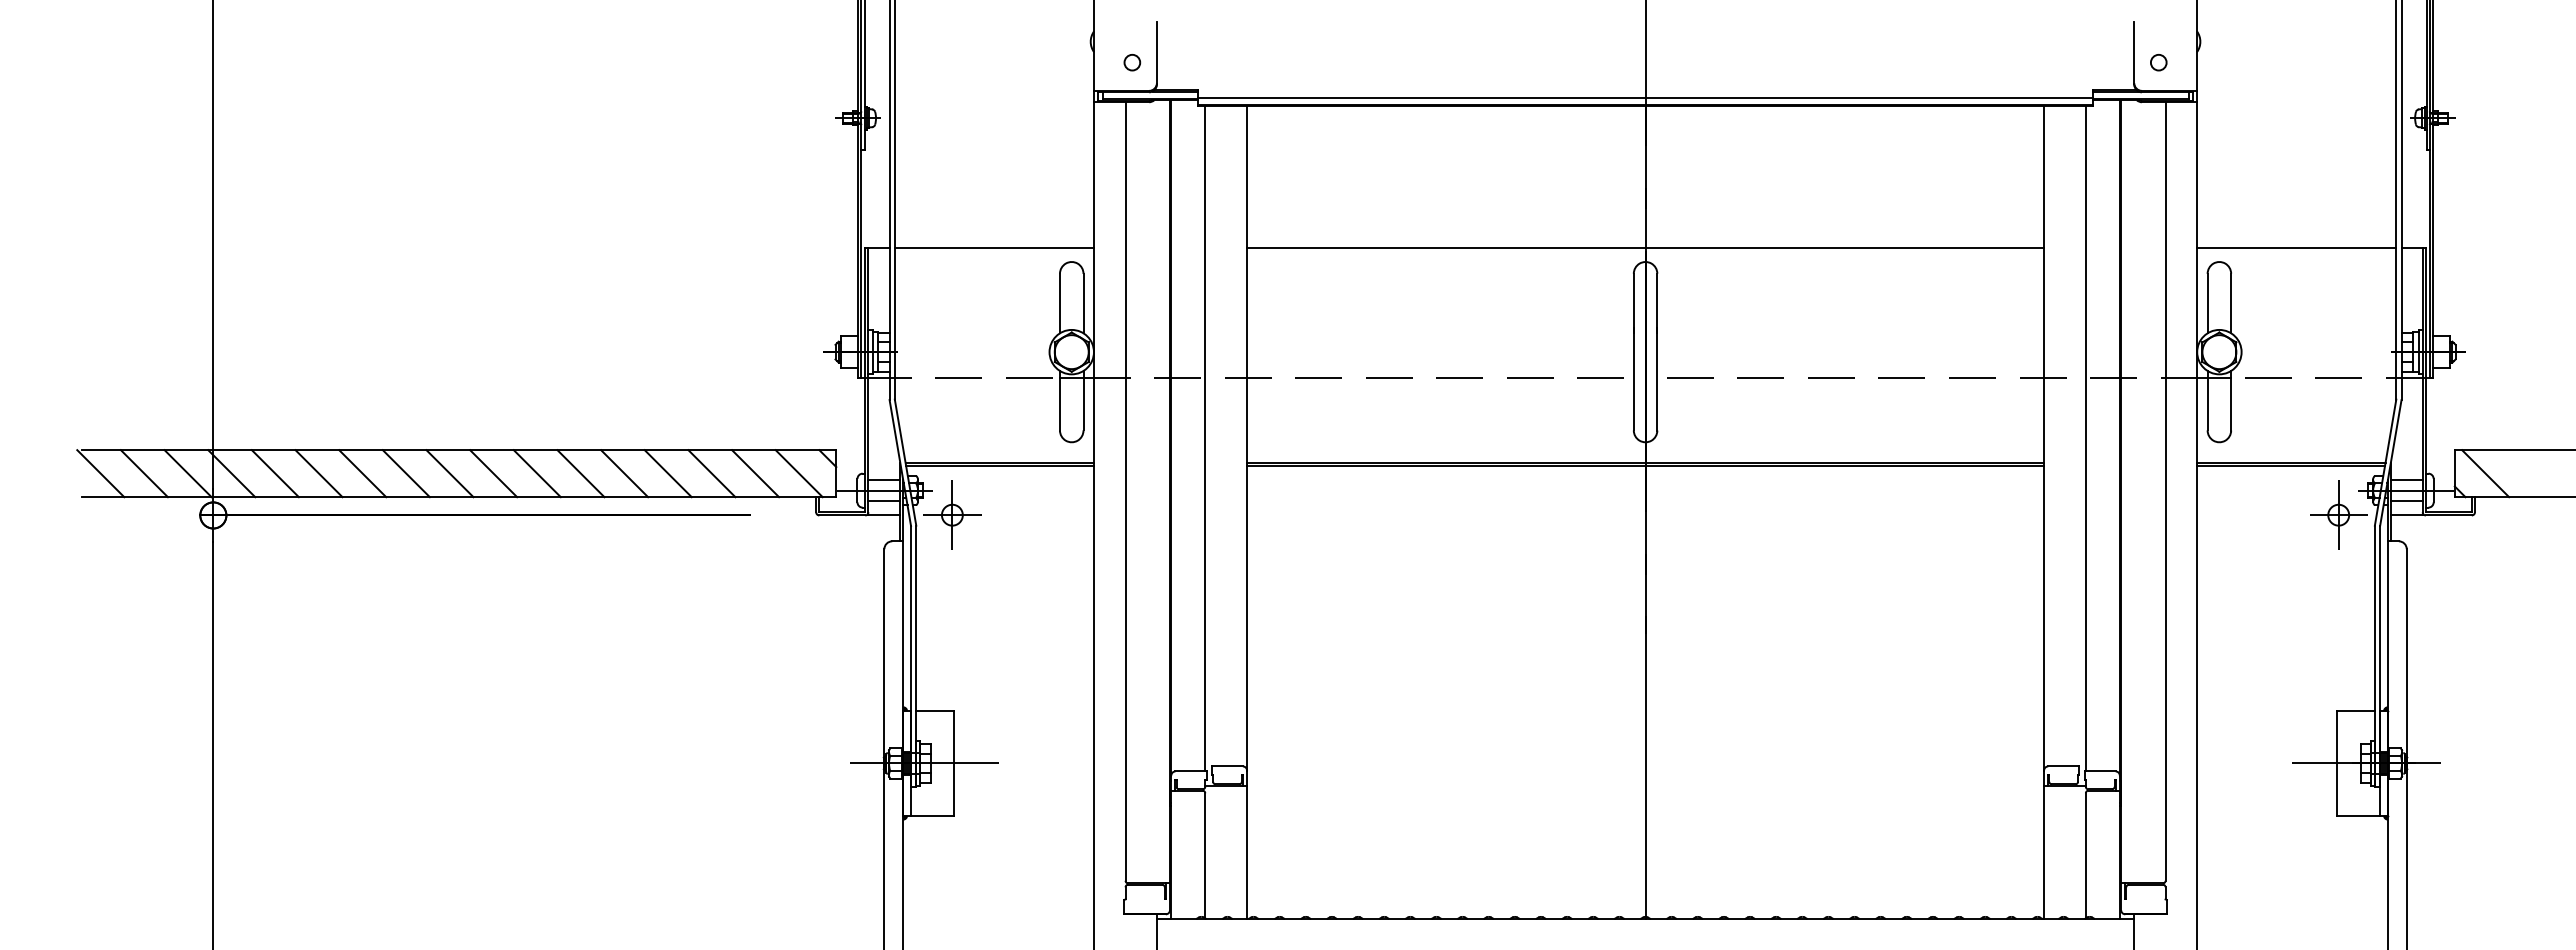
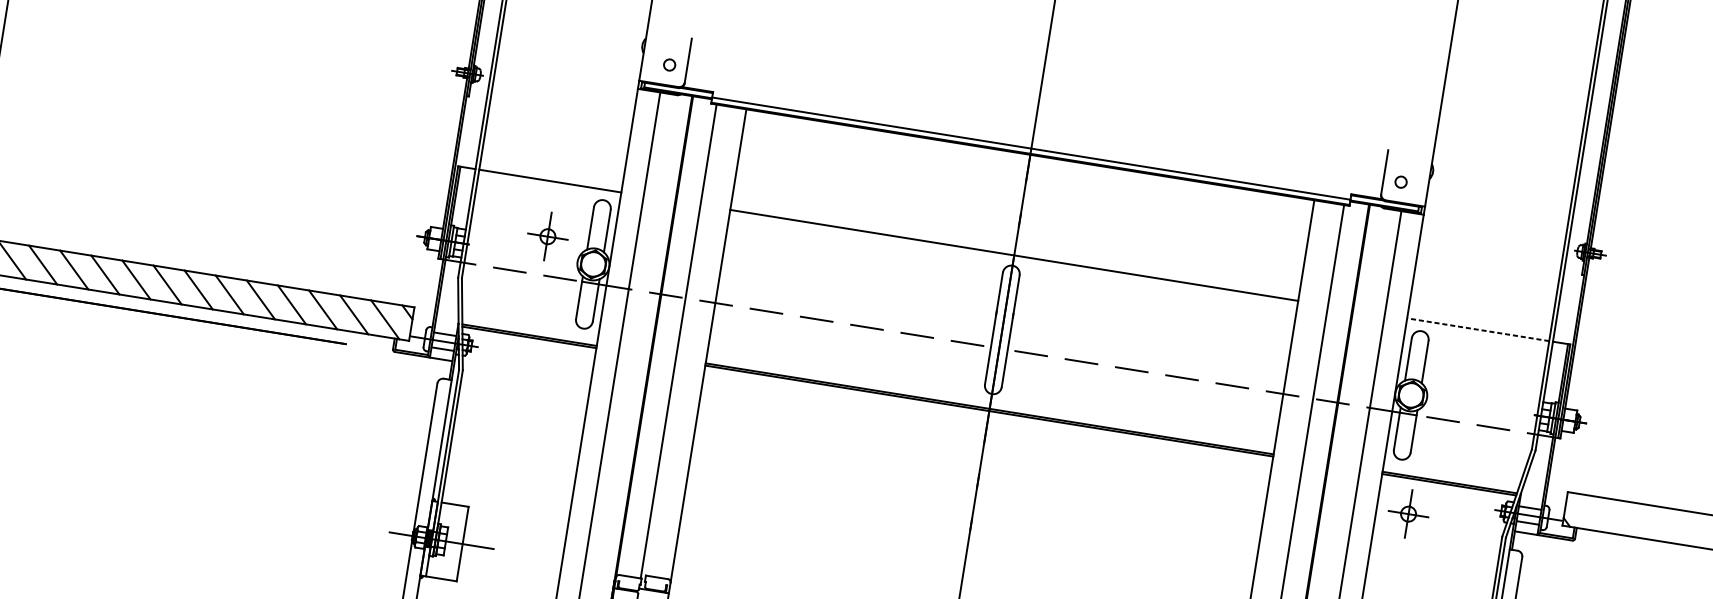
line: (2296, 247) -> (1478, 329), solid -> dashed
line: (2485, 473) -> (1587, 512), removed
part: (952, 514) -> (548, 236), moved
part: (2338, 514) -> (1408, 513), moved

